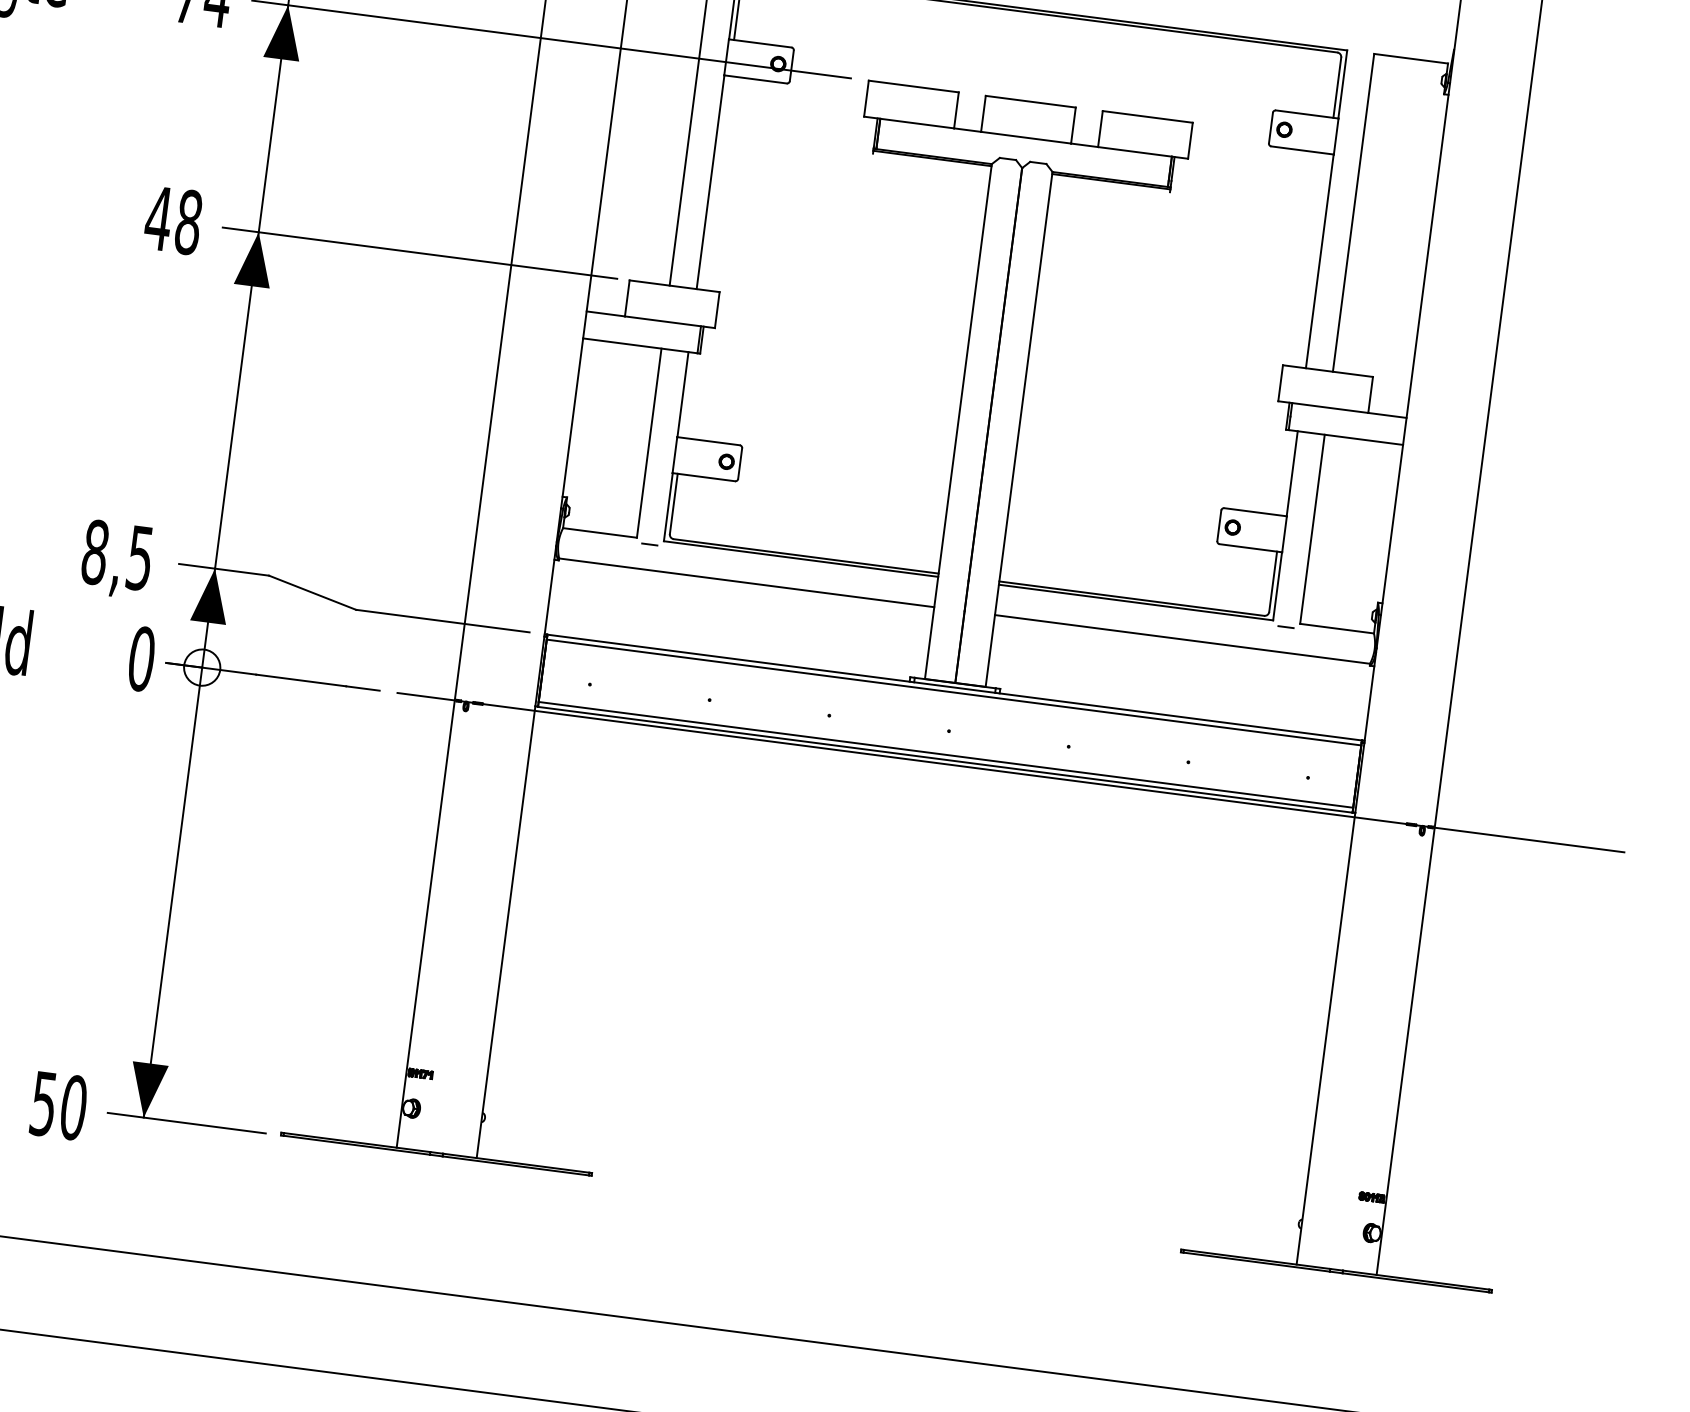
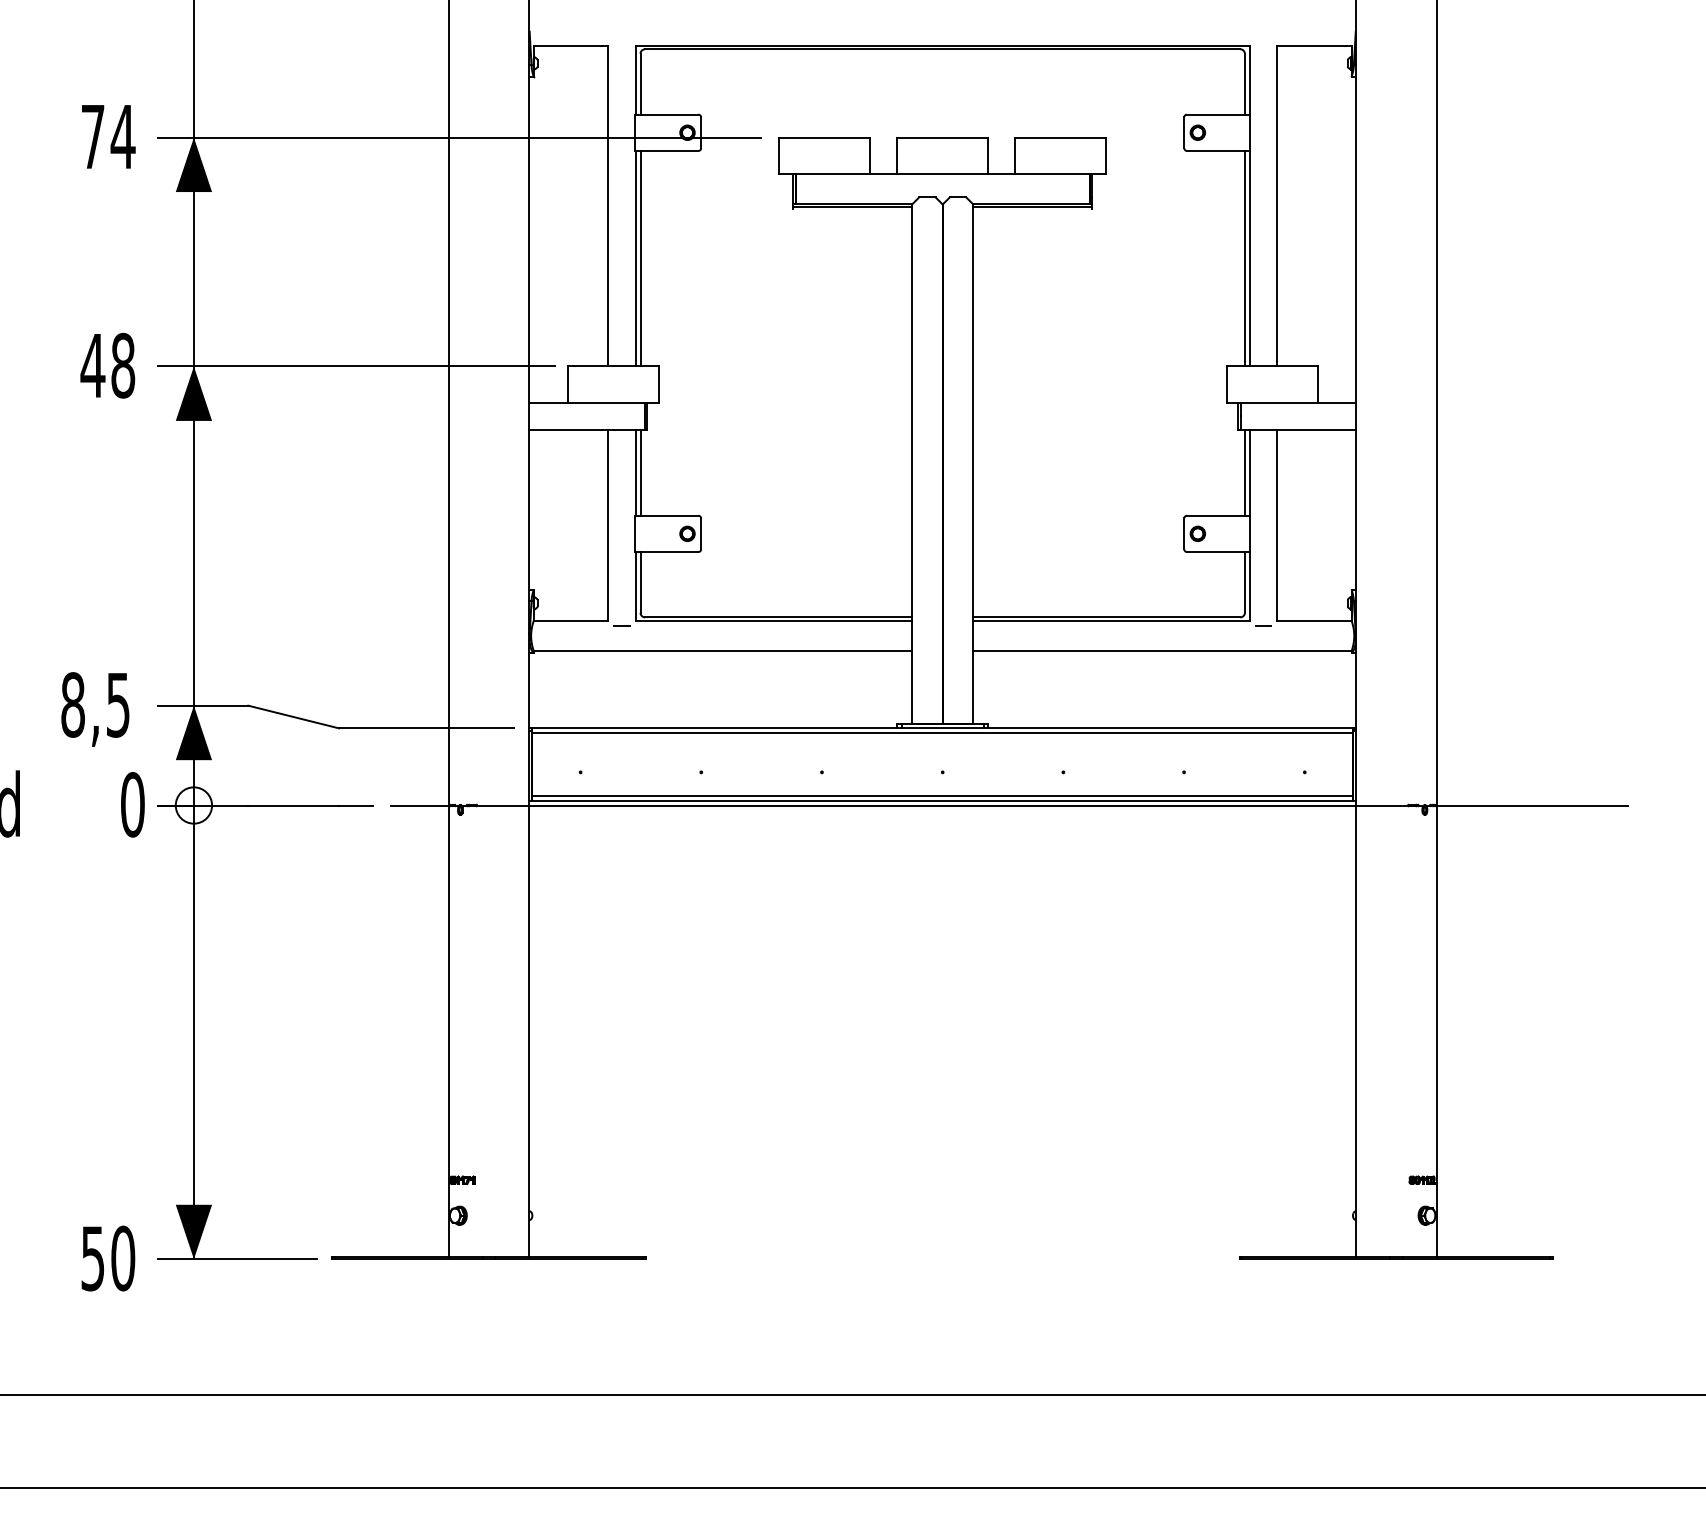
line: (715, 182) -> (640, 258), added
line: (1314, 260) -> (1244, 258), added
line: (687, 394) -> (640, 472), added
line: (1286, 472) -> (1244, 472), added

